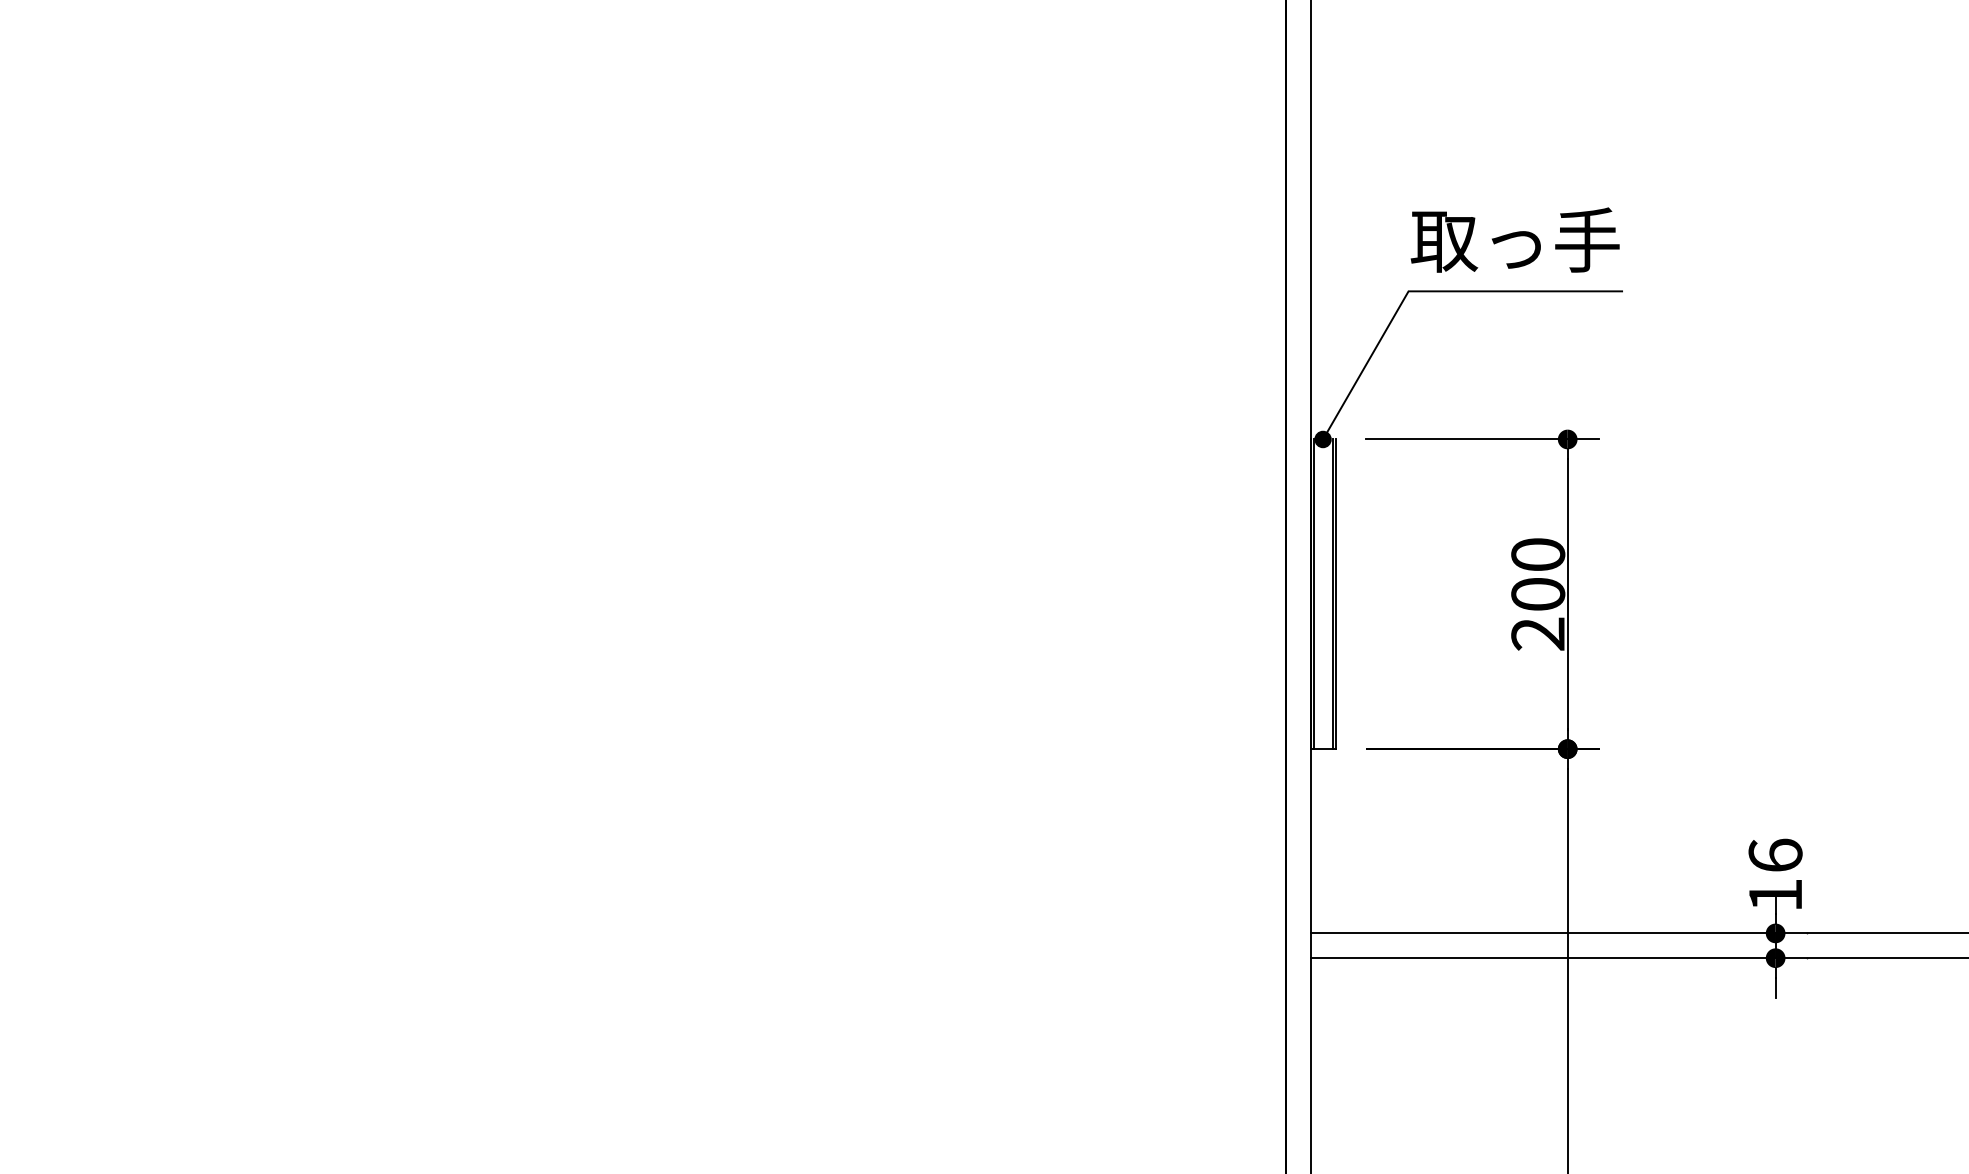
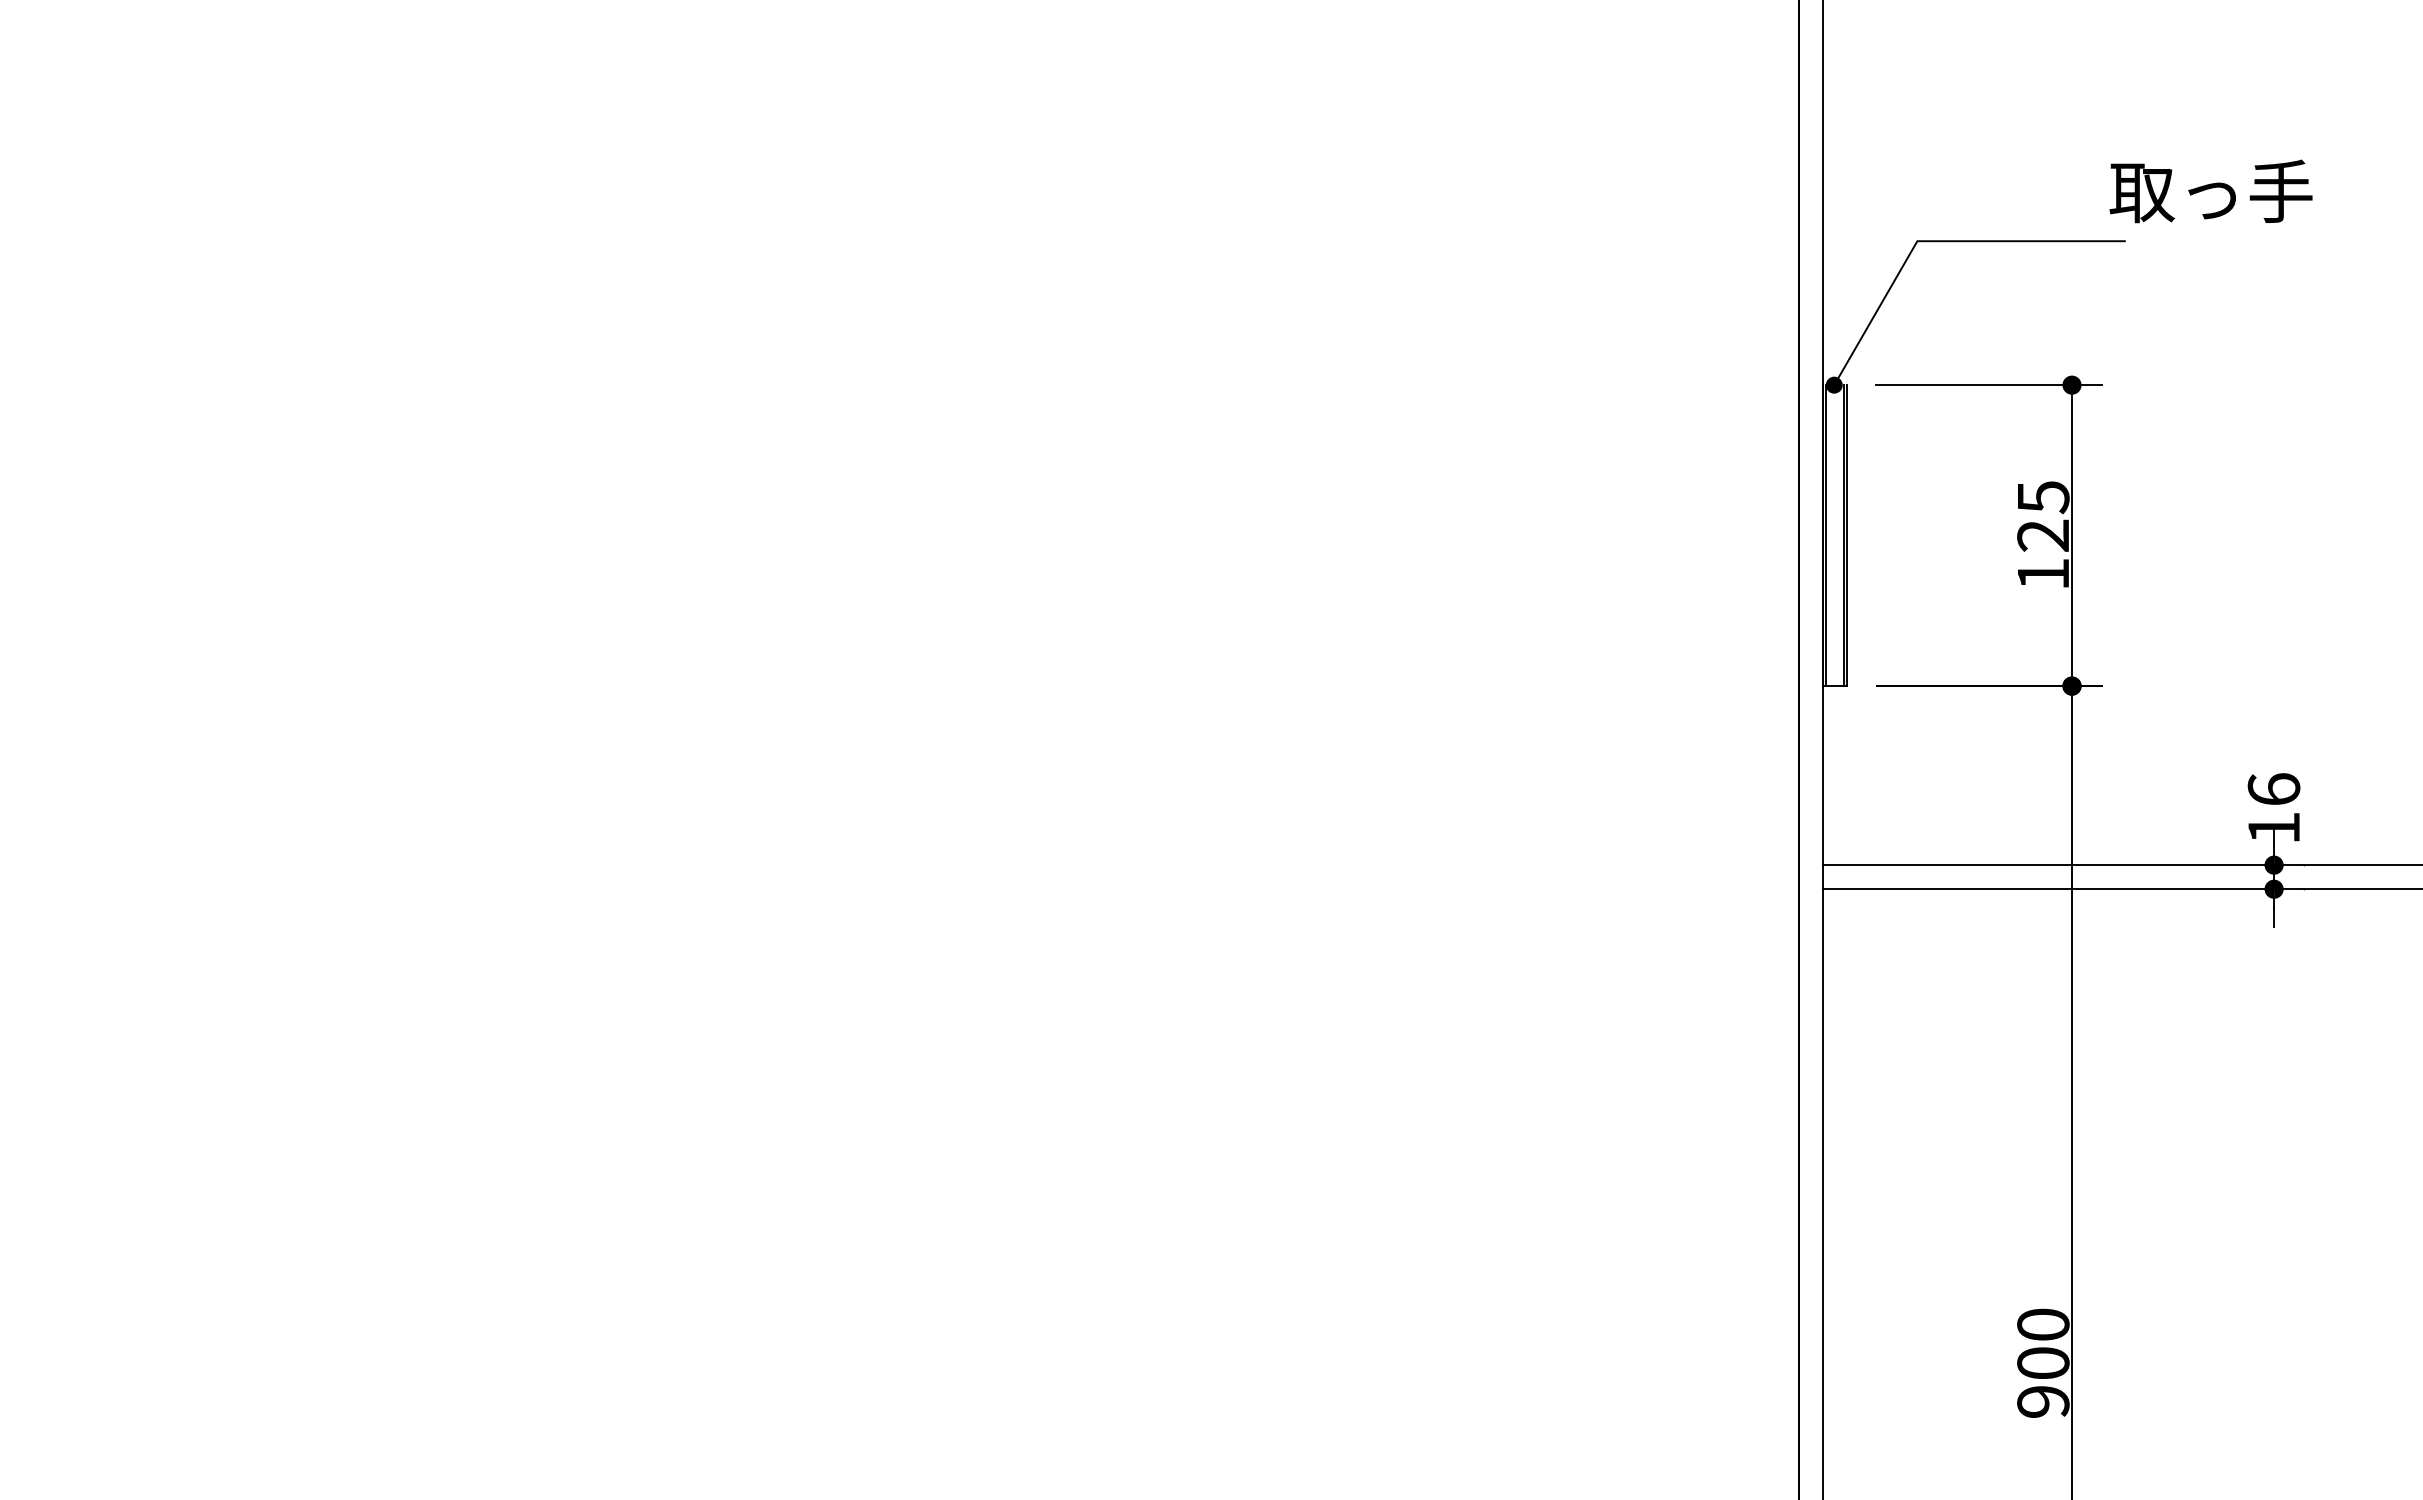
text: (1514, 240) -> (2210, 191), moved
text: (1538, 594) -> (2043, 535), 200 -> 125

